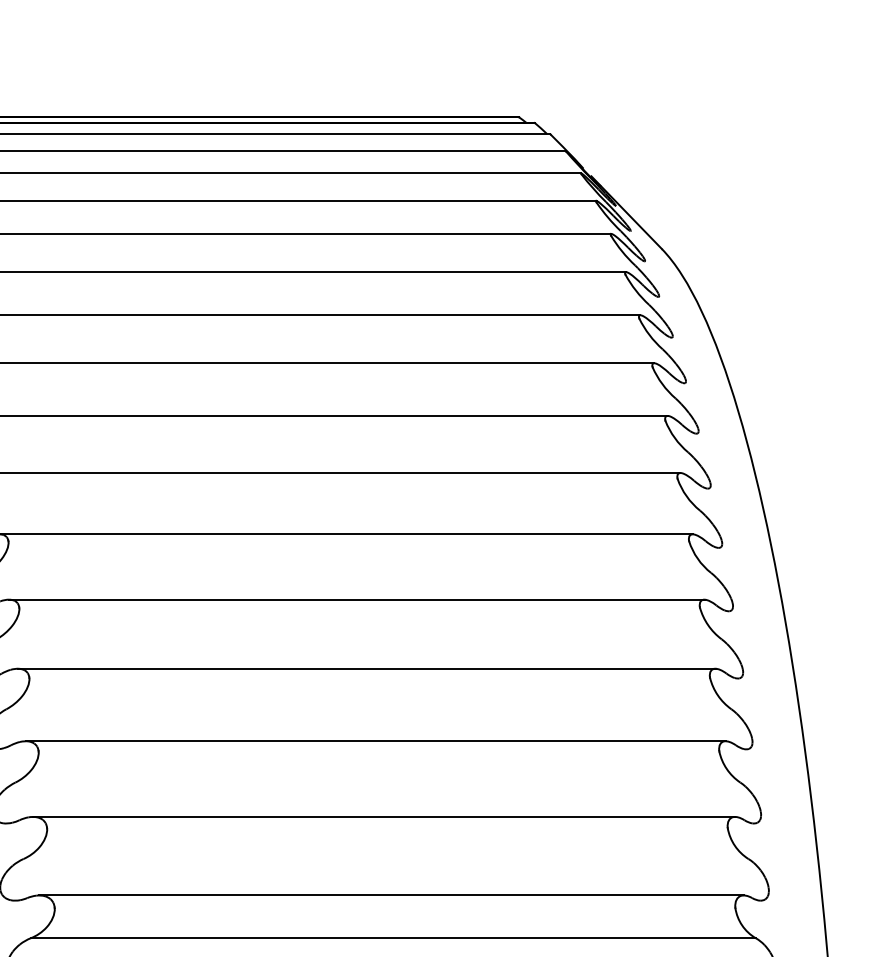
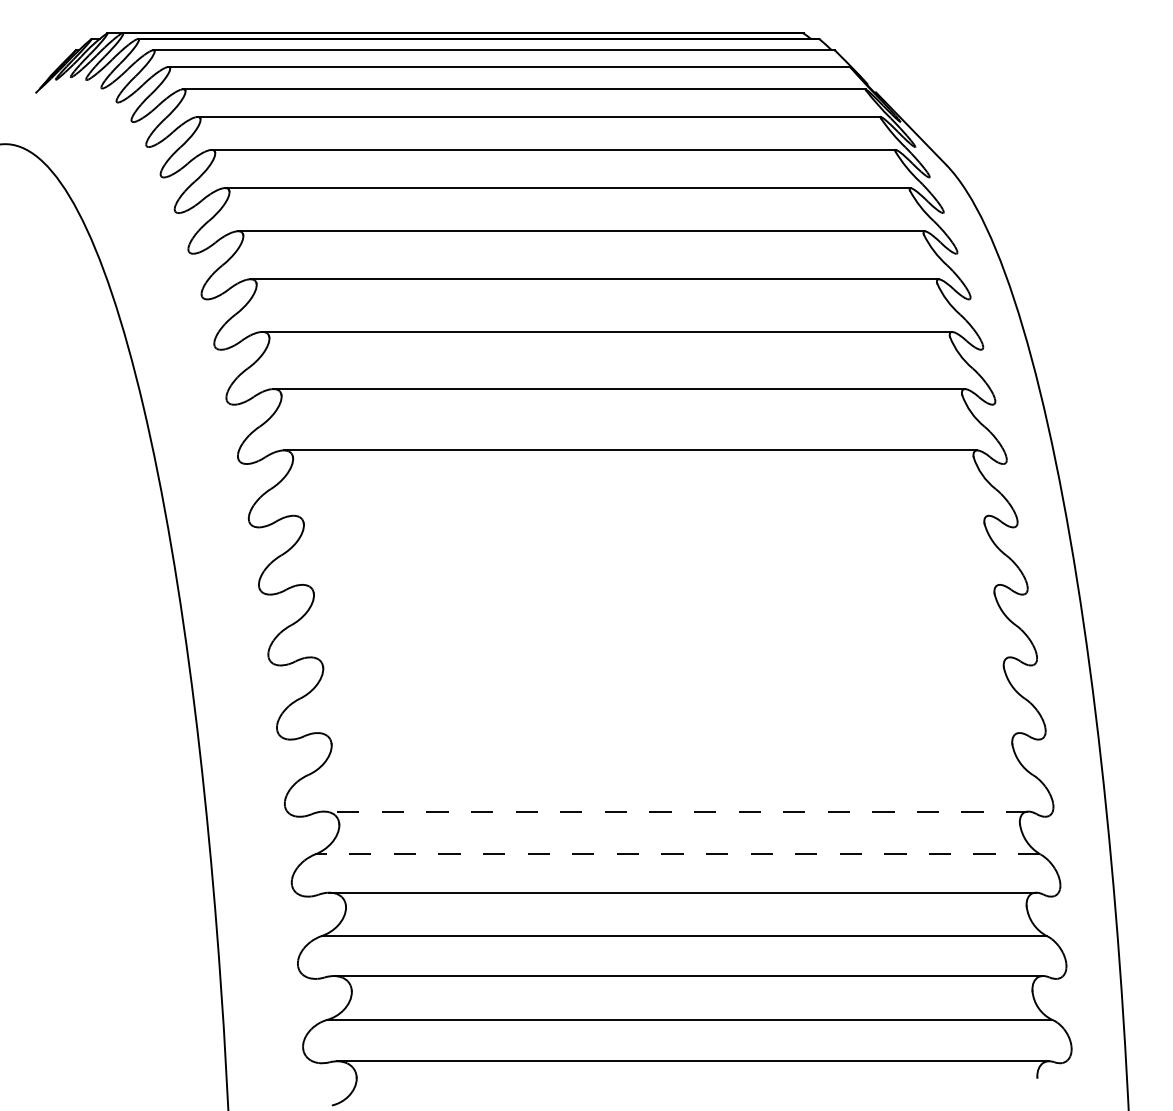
line: (356, 599) -> (641, 515), removed
line: (366, 668) -> (651, 584), removed
line: (375, 741) -> (660, 657), removed
line: (383, 817) -> (668, 733), removed
line: (390, 895) -> (675, 811), solid -> dashed
line: (392, 938) -> (677, 854), solid -> dashed

